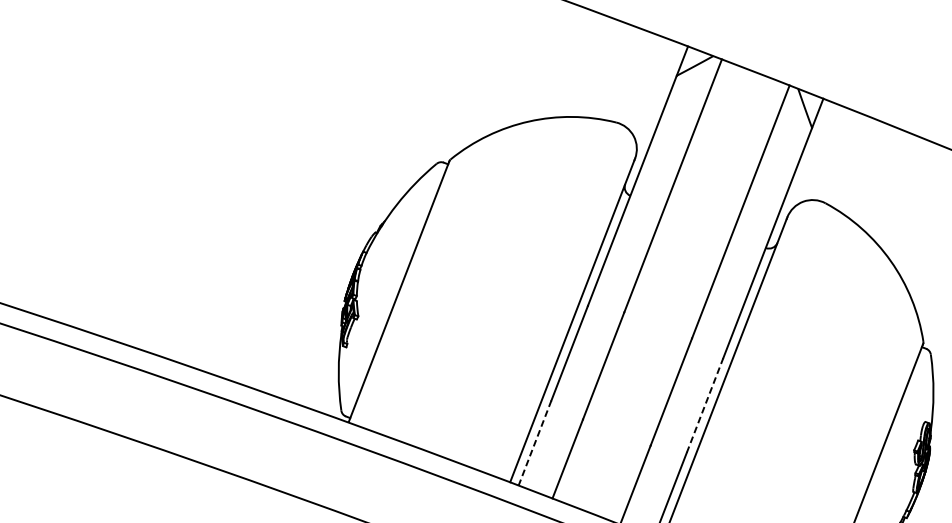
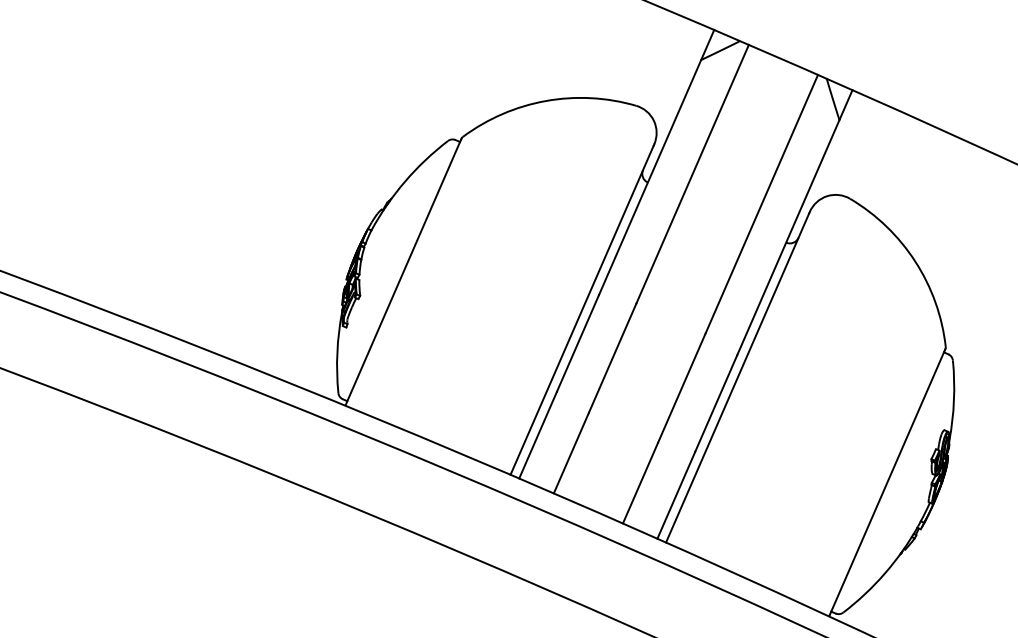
line: (705, 405) -> (716, 403), dashed -> solid
line: (534, 443) -> (537, 435), dashed -> solid

